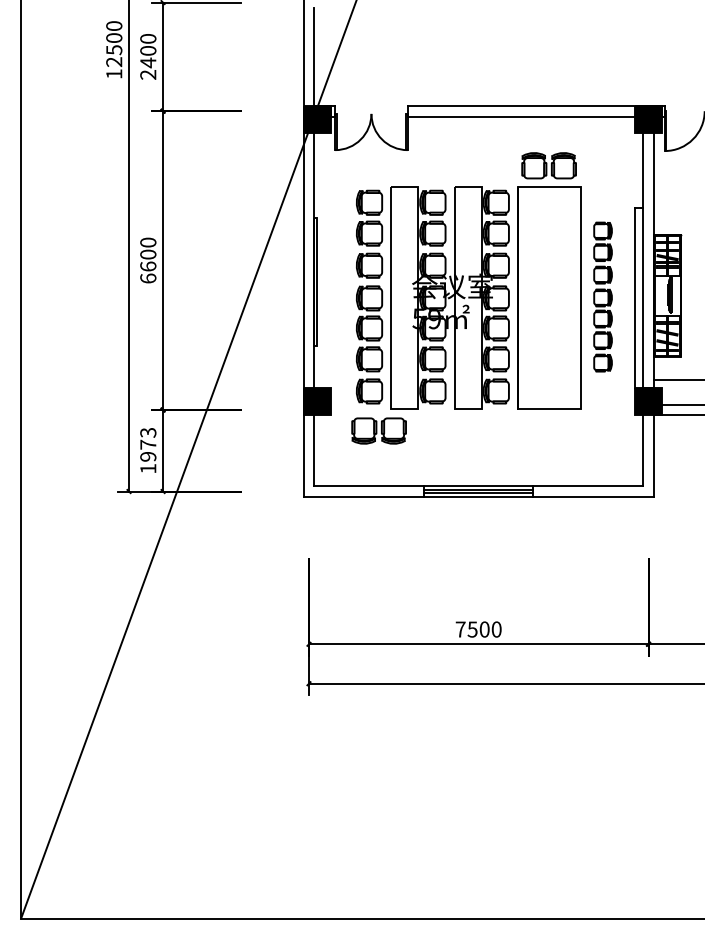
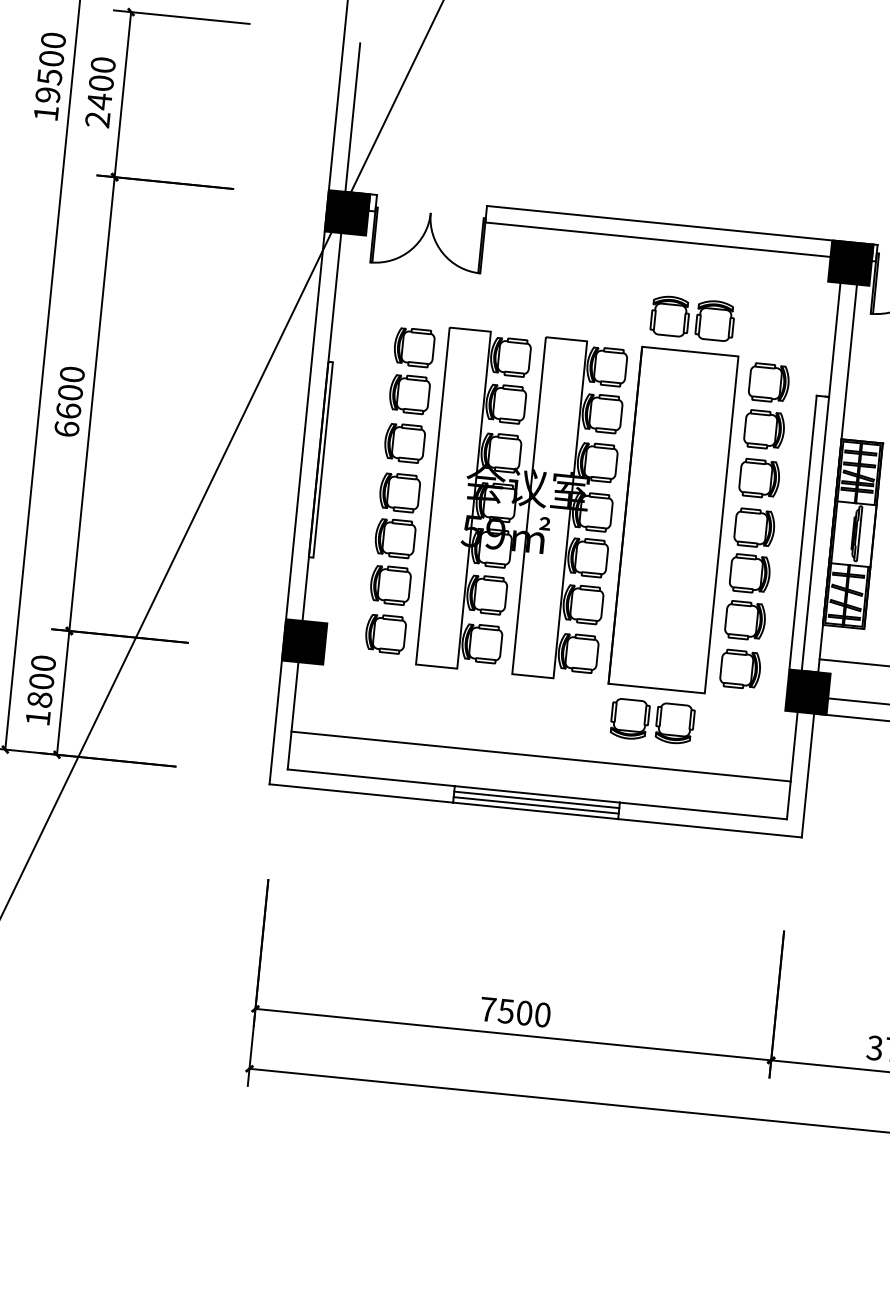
text: (114, 62) -> (48, 95), 12500 -> 19500
part: (602, 296) -> (754, 525), size x1.43
part: (378, 430) -> (651, 720), moved
text: (148, 444) -> (42, 681), 1973 -> 1800
line: (478, 461) -> (540, 756), added

